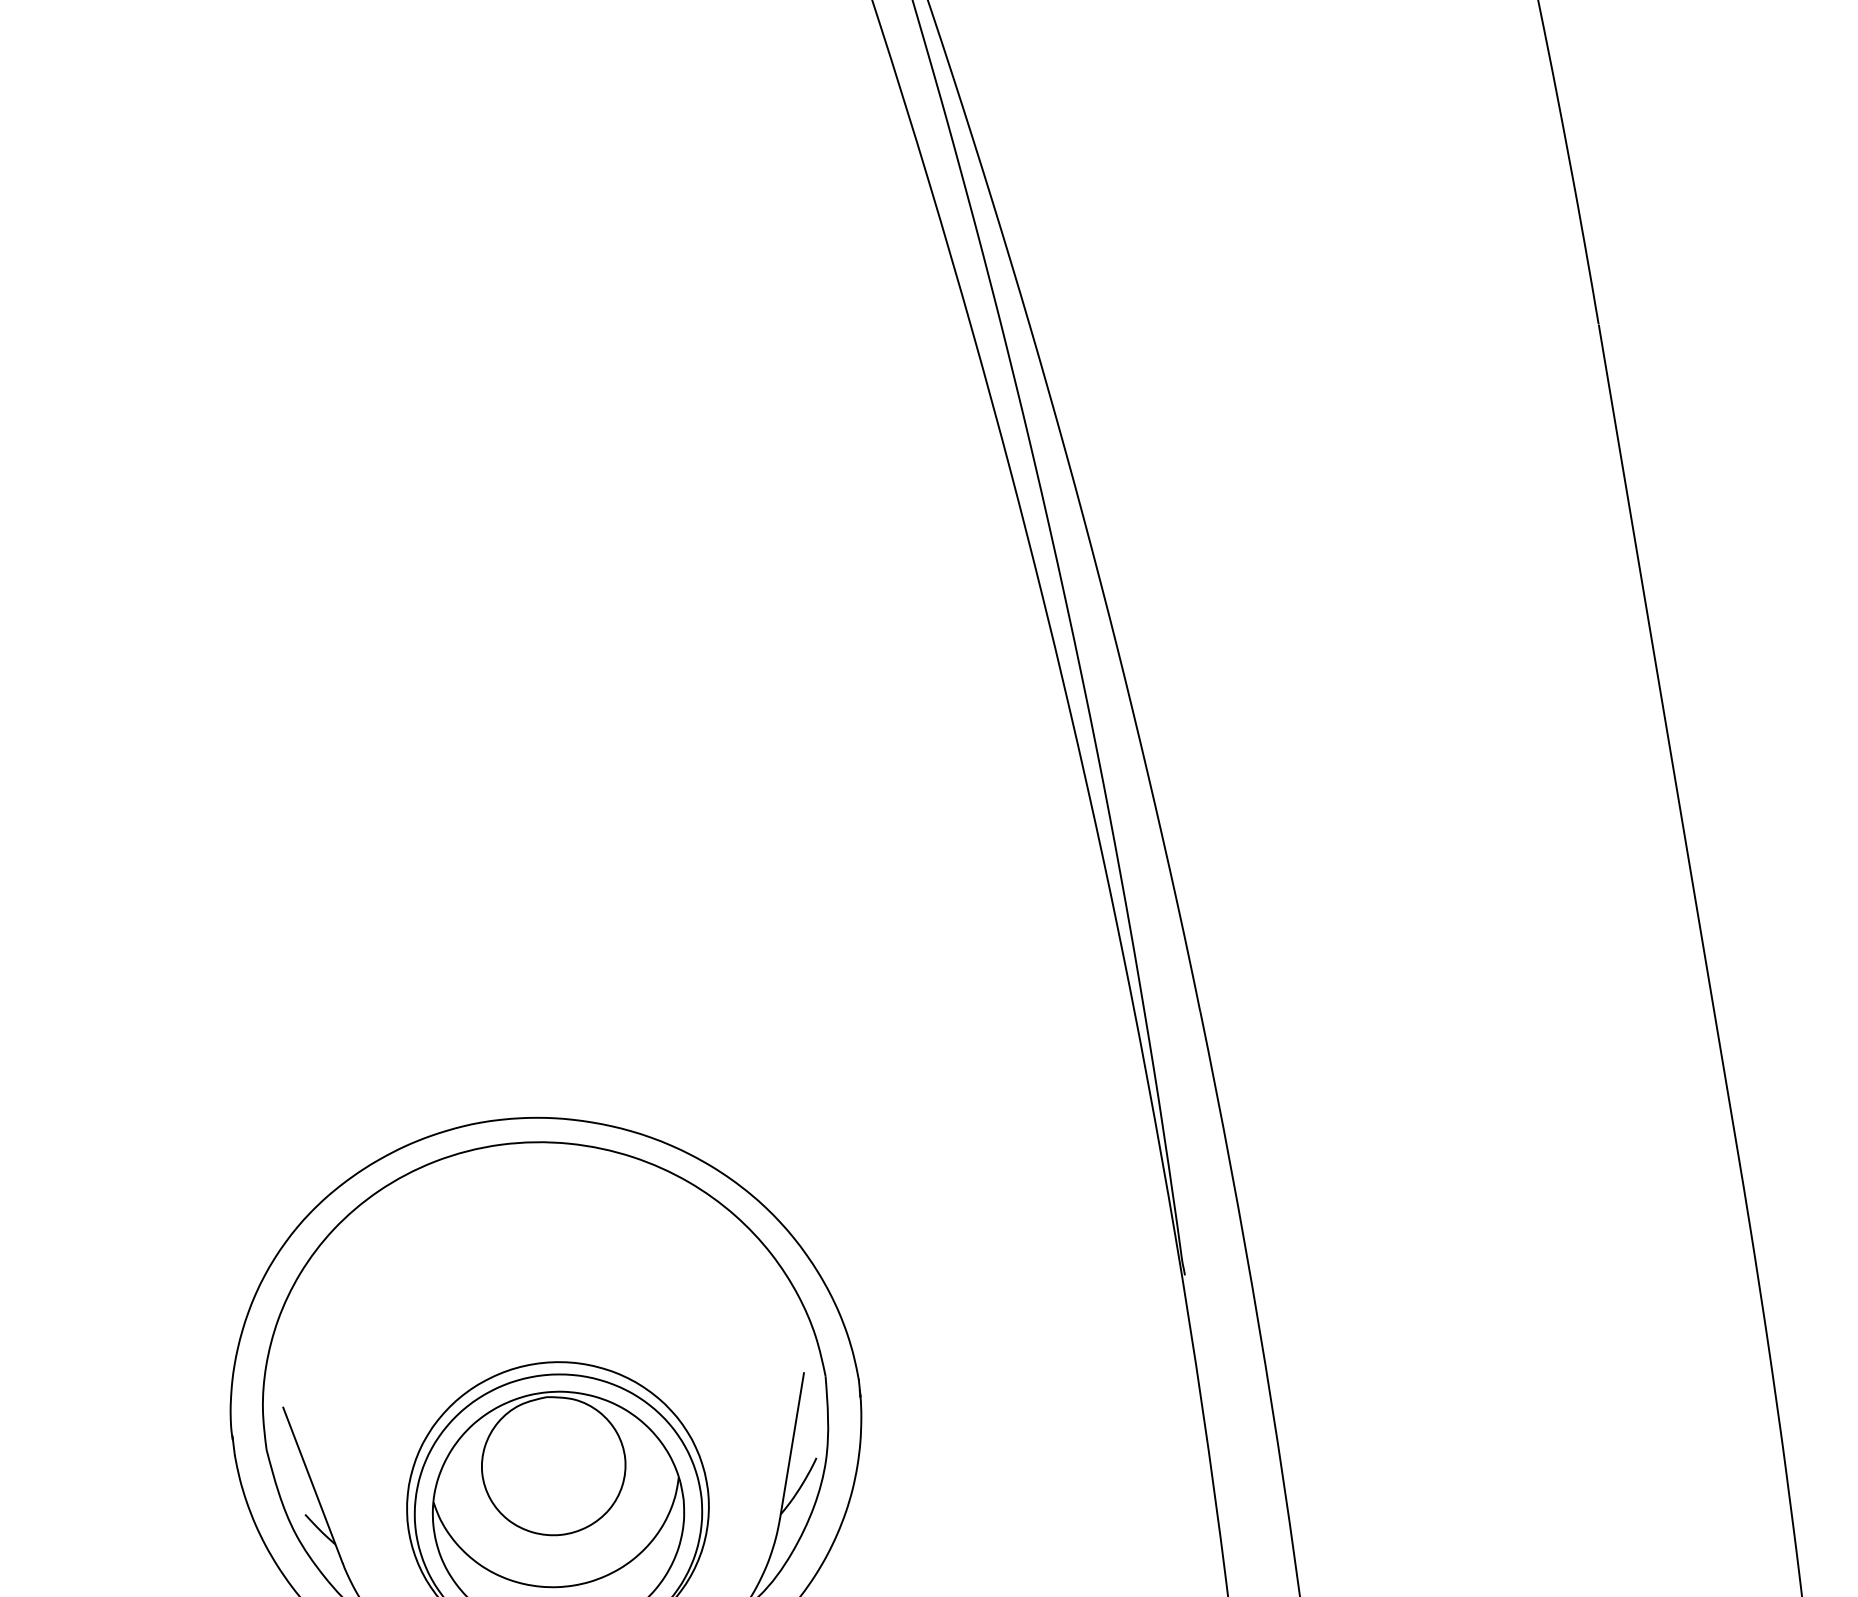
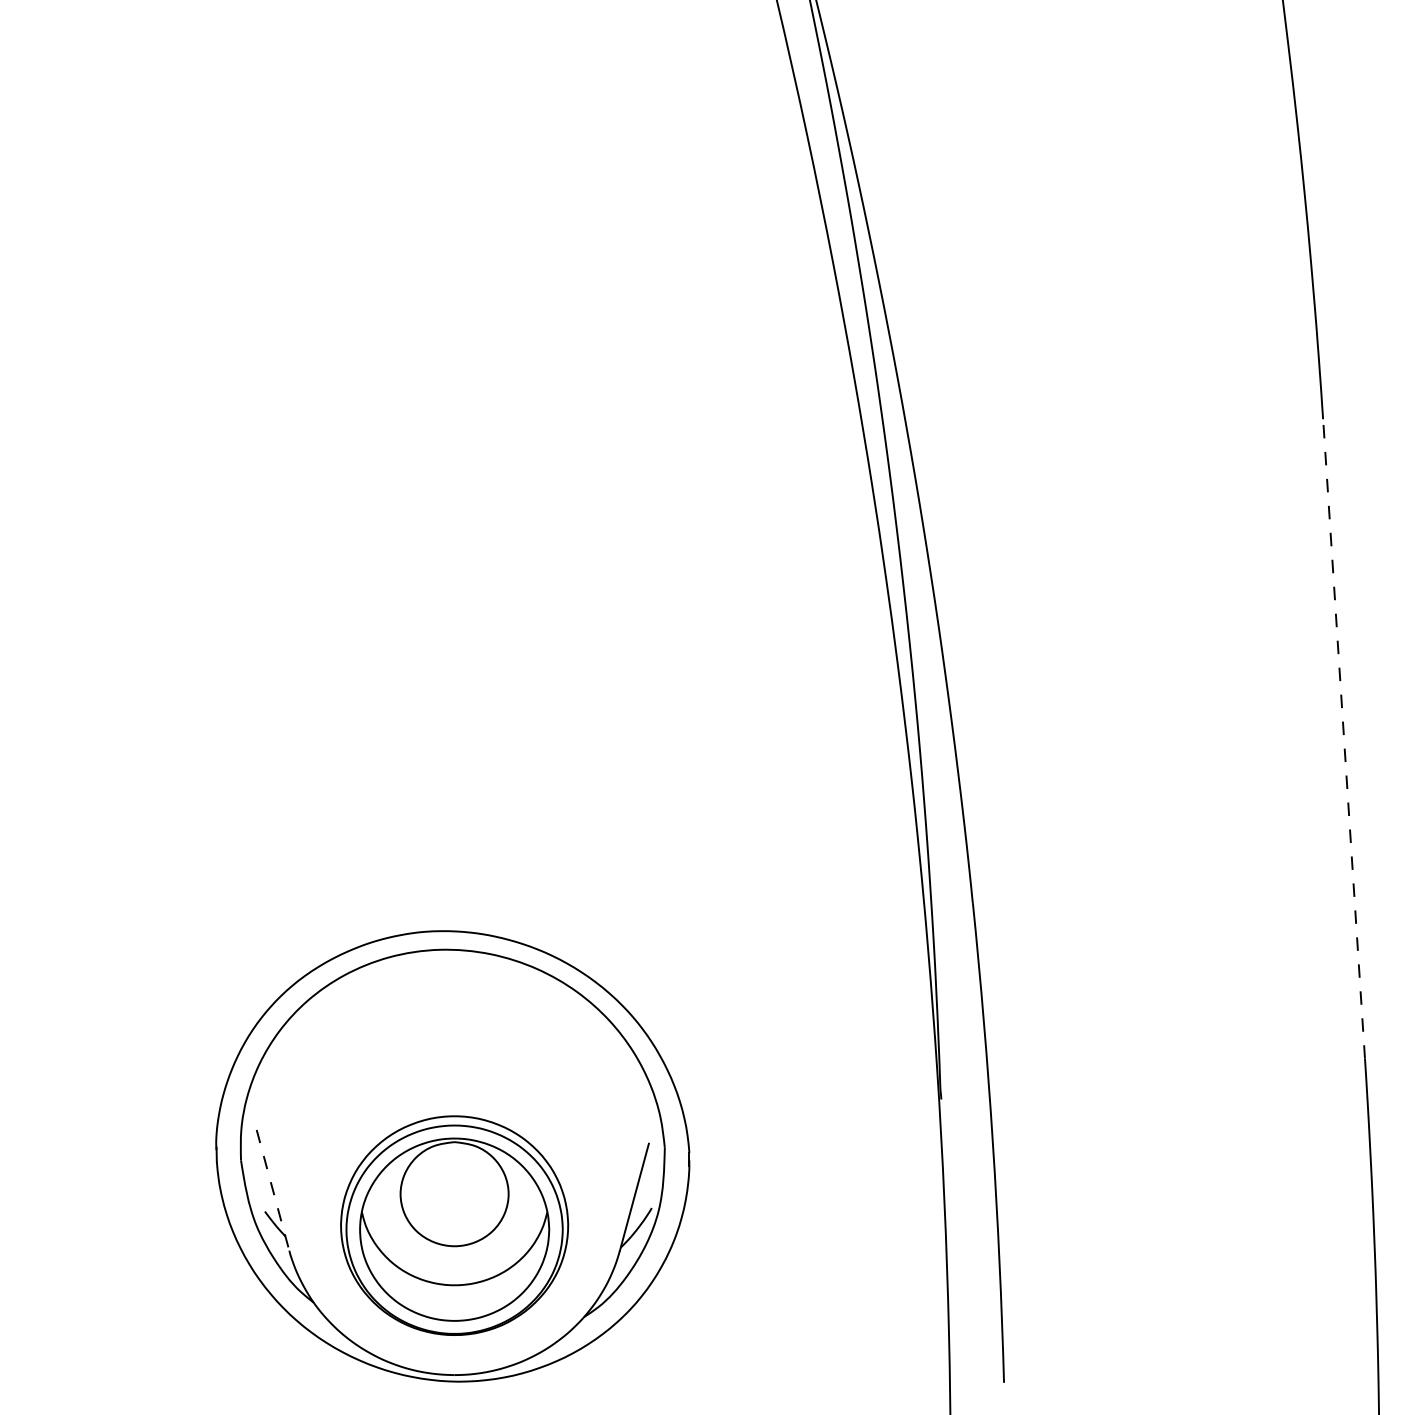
line: (1669, 744) -> (1344, 739), solid -> dashed
line: (313, 1485) -> (273, 1190), solid -> dashed

